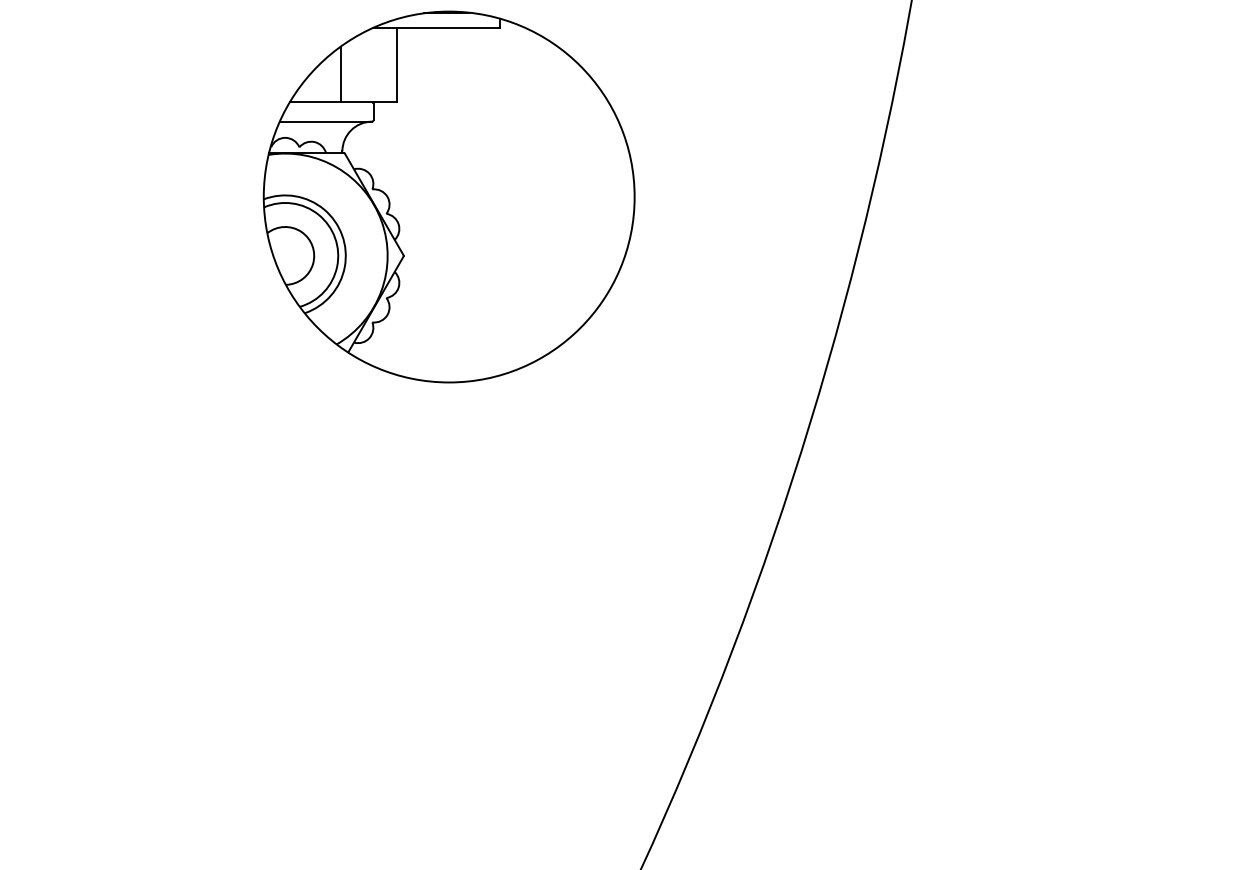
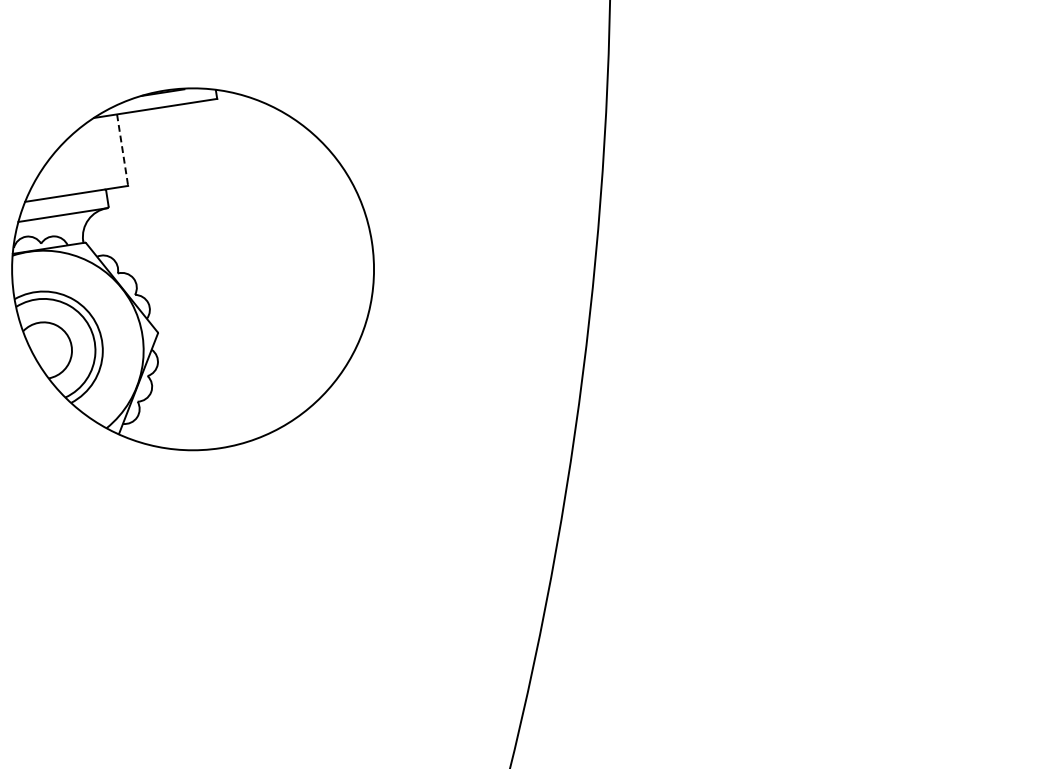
line: (396, 65) -> (122, 150), solid -> dashed
line: (340, 74) -> (69, 167), removed

